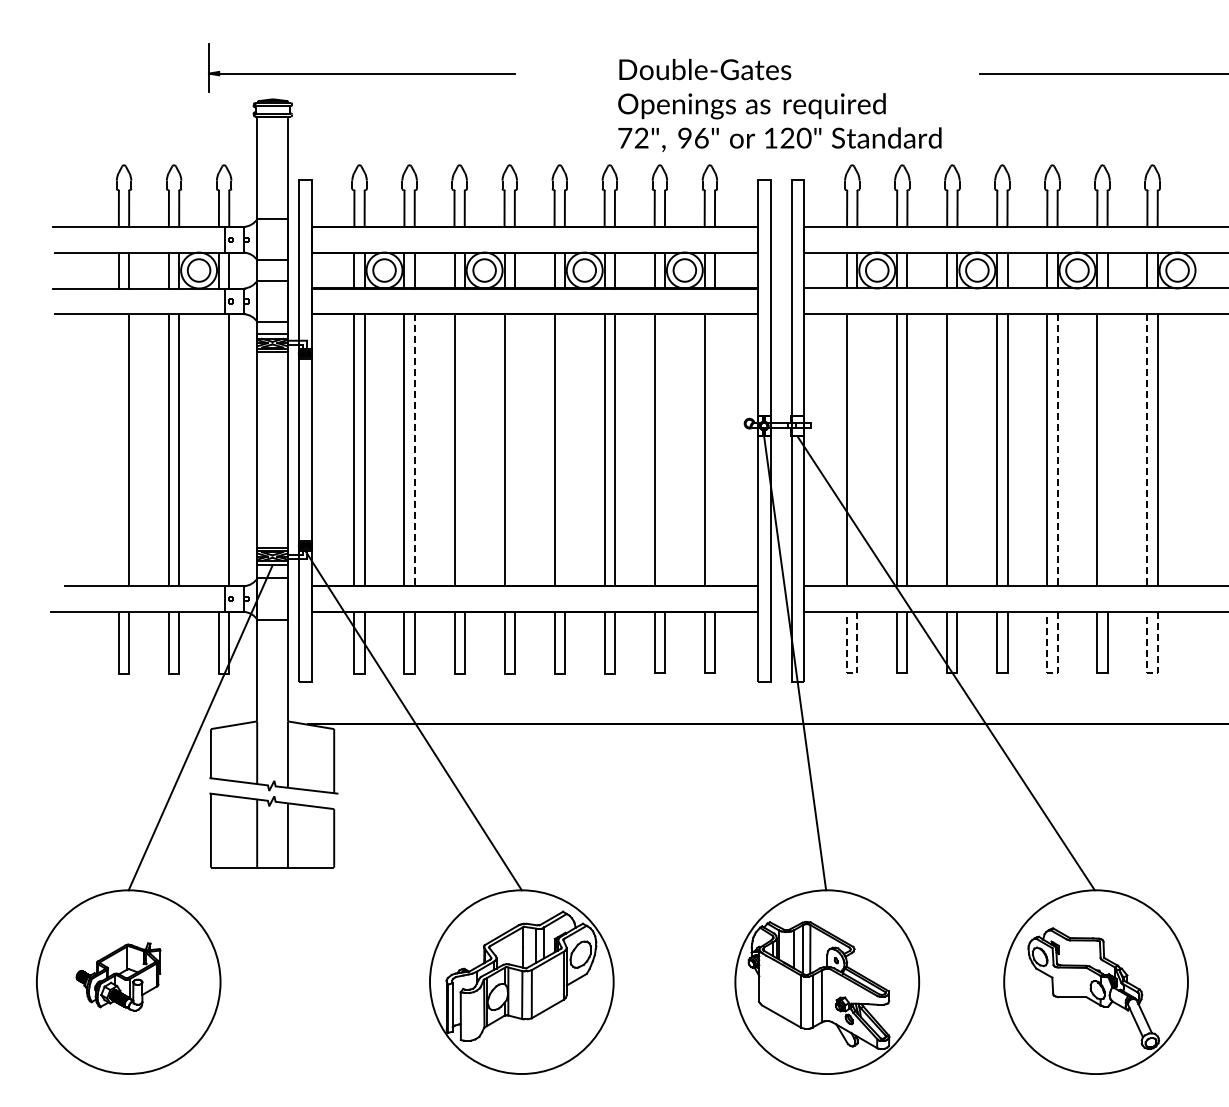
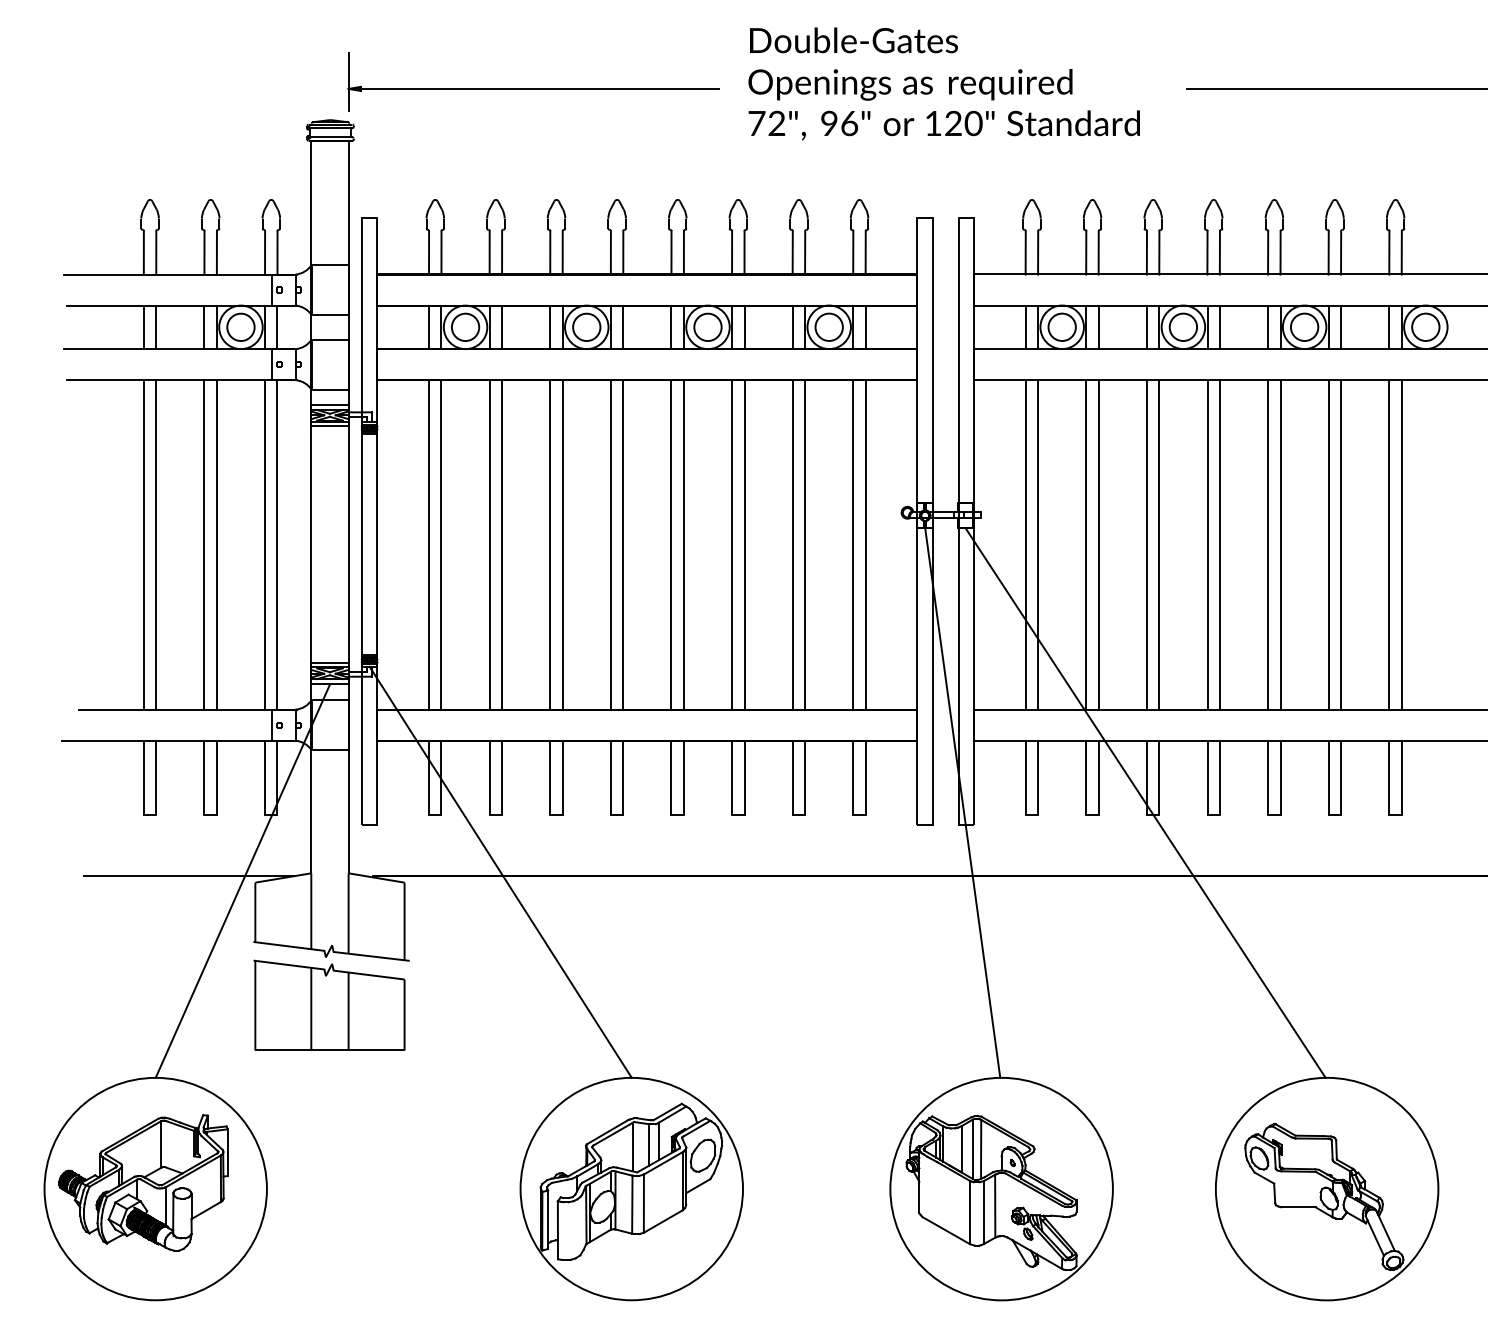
part: (361, 67) -> (533, 81), moved
text: (779, 105) -> (943, 83), moved
line: (118, 450) -> (143, 545), added
line: (218, 450) -> (264, 545), added
line: (414, 450) -> (501, 545), dashed -> solid
line: (464, 450) -> (562, 545), added
line: (514, 450) -> (622, 545), added
line: (564, 450) -> (683, 545), added
line: (664, 450) -> (804, 545), added
line: (715, 450) -> (866, 545), added
line: (857, 450) -> (1038, 545), added
line: (957, 450) -> (1159, 545), added
line: (1057, 450) -> (1280, 545), dashed -> solid
line: (1107, 450) -> (1340, 545), added
line: (1147, 450) -> (1389, 545), dashed -> solid
line: (851, 673) -> (1030, 815), dashed -> solid
line: (1051, 673) -> (1273, 815), dashed -> solid
line: (1152, 673) -> (1395, 815), dashed -> solid
line: (156, 723) -> (189, 875), added
part: (118, 976) -> (143, 1182), size x1.67

